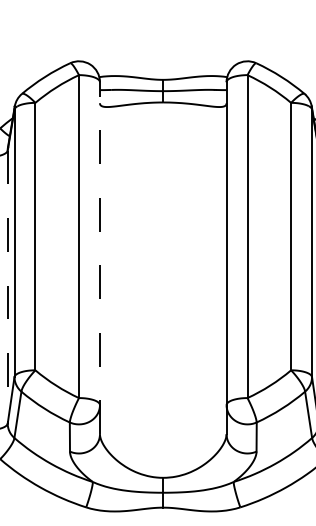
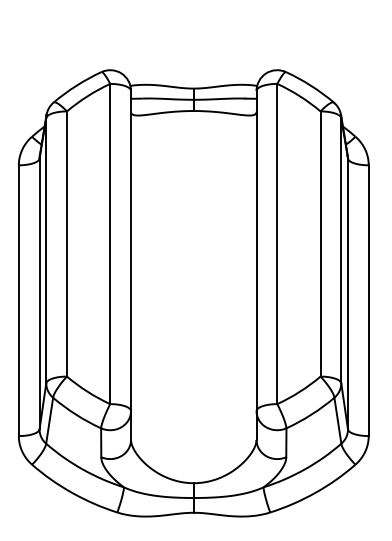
line: (100, 258) -> (131, 265), dashed -> solid
line: (7, 287) -> (39, 294), dashed -> solid

